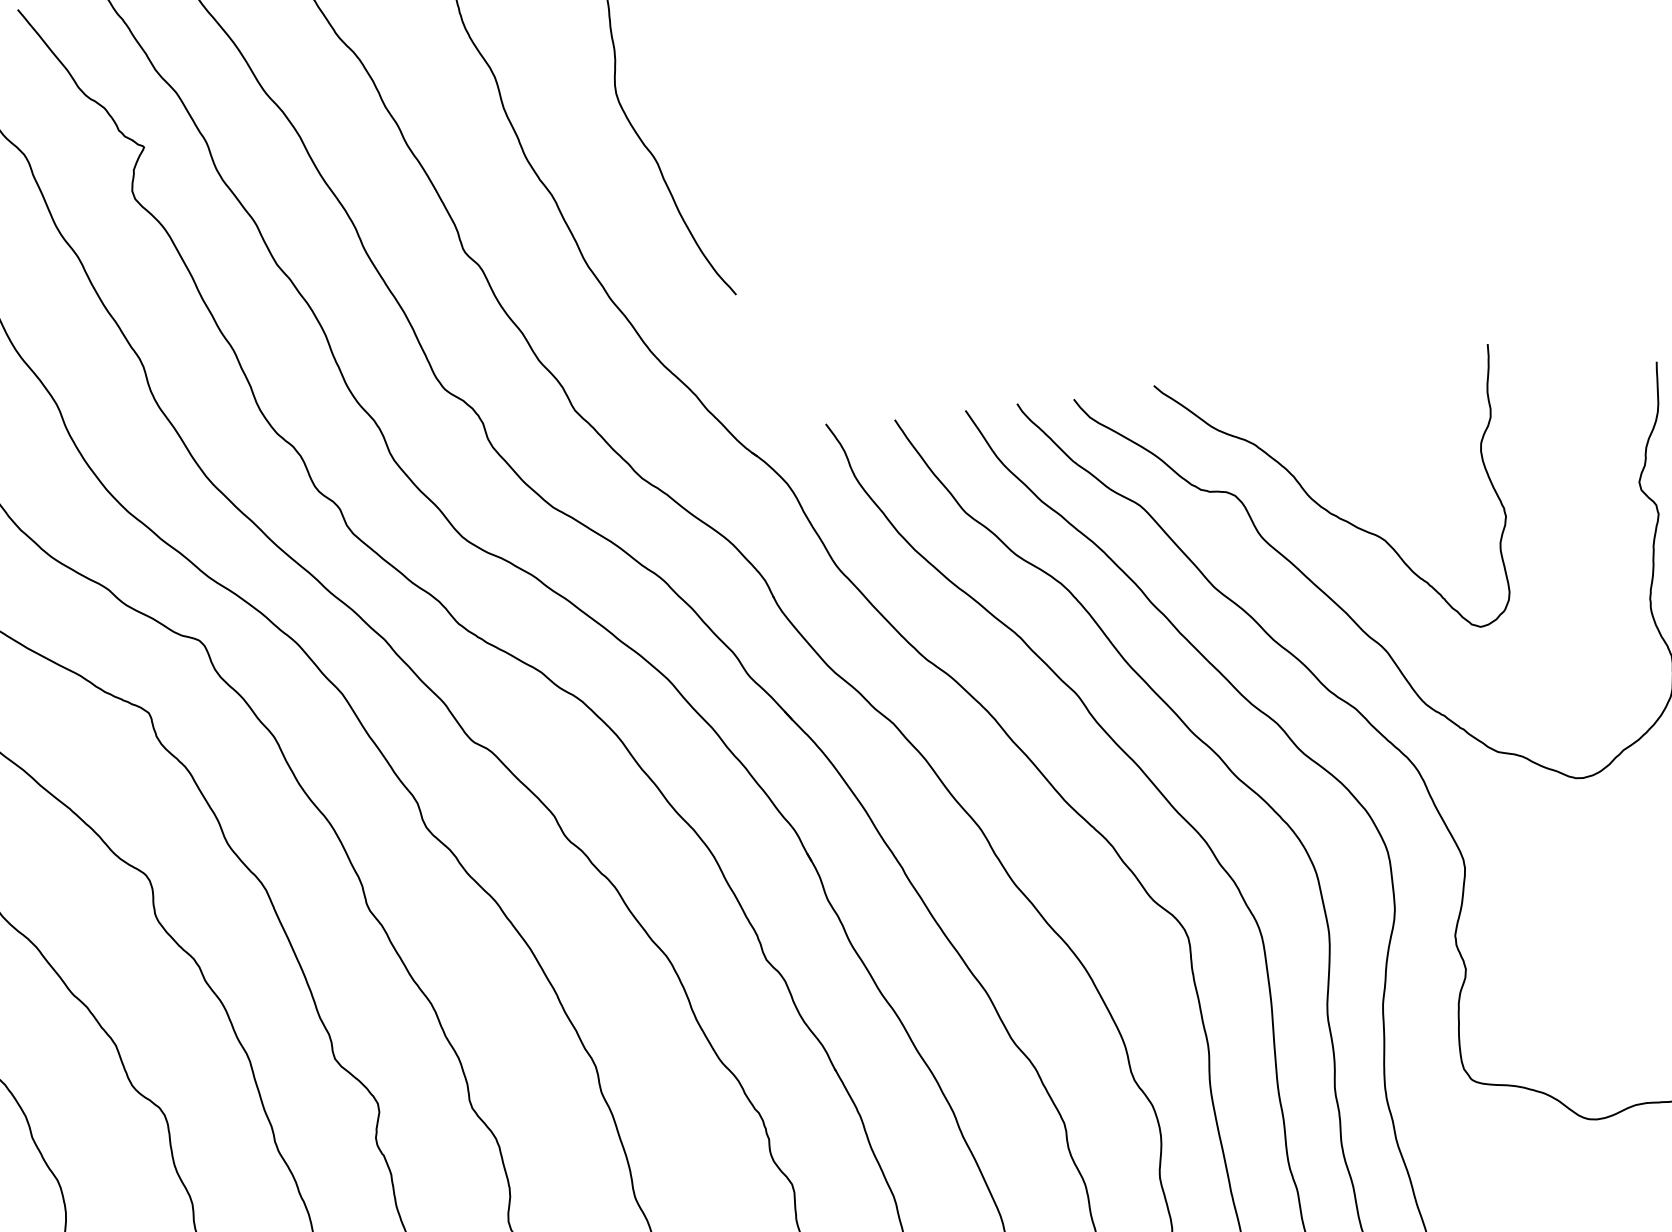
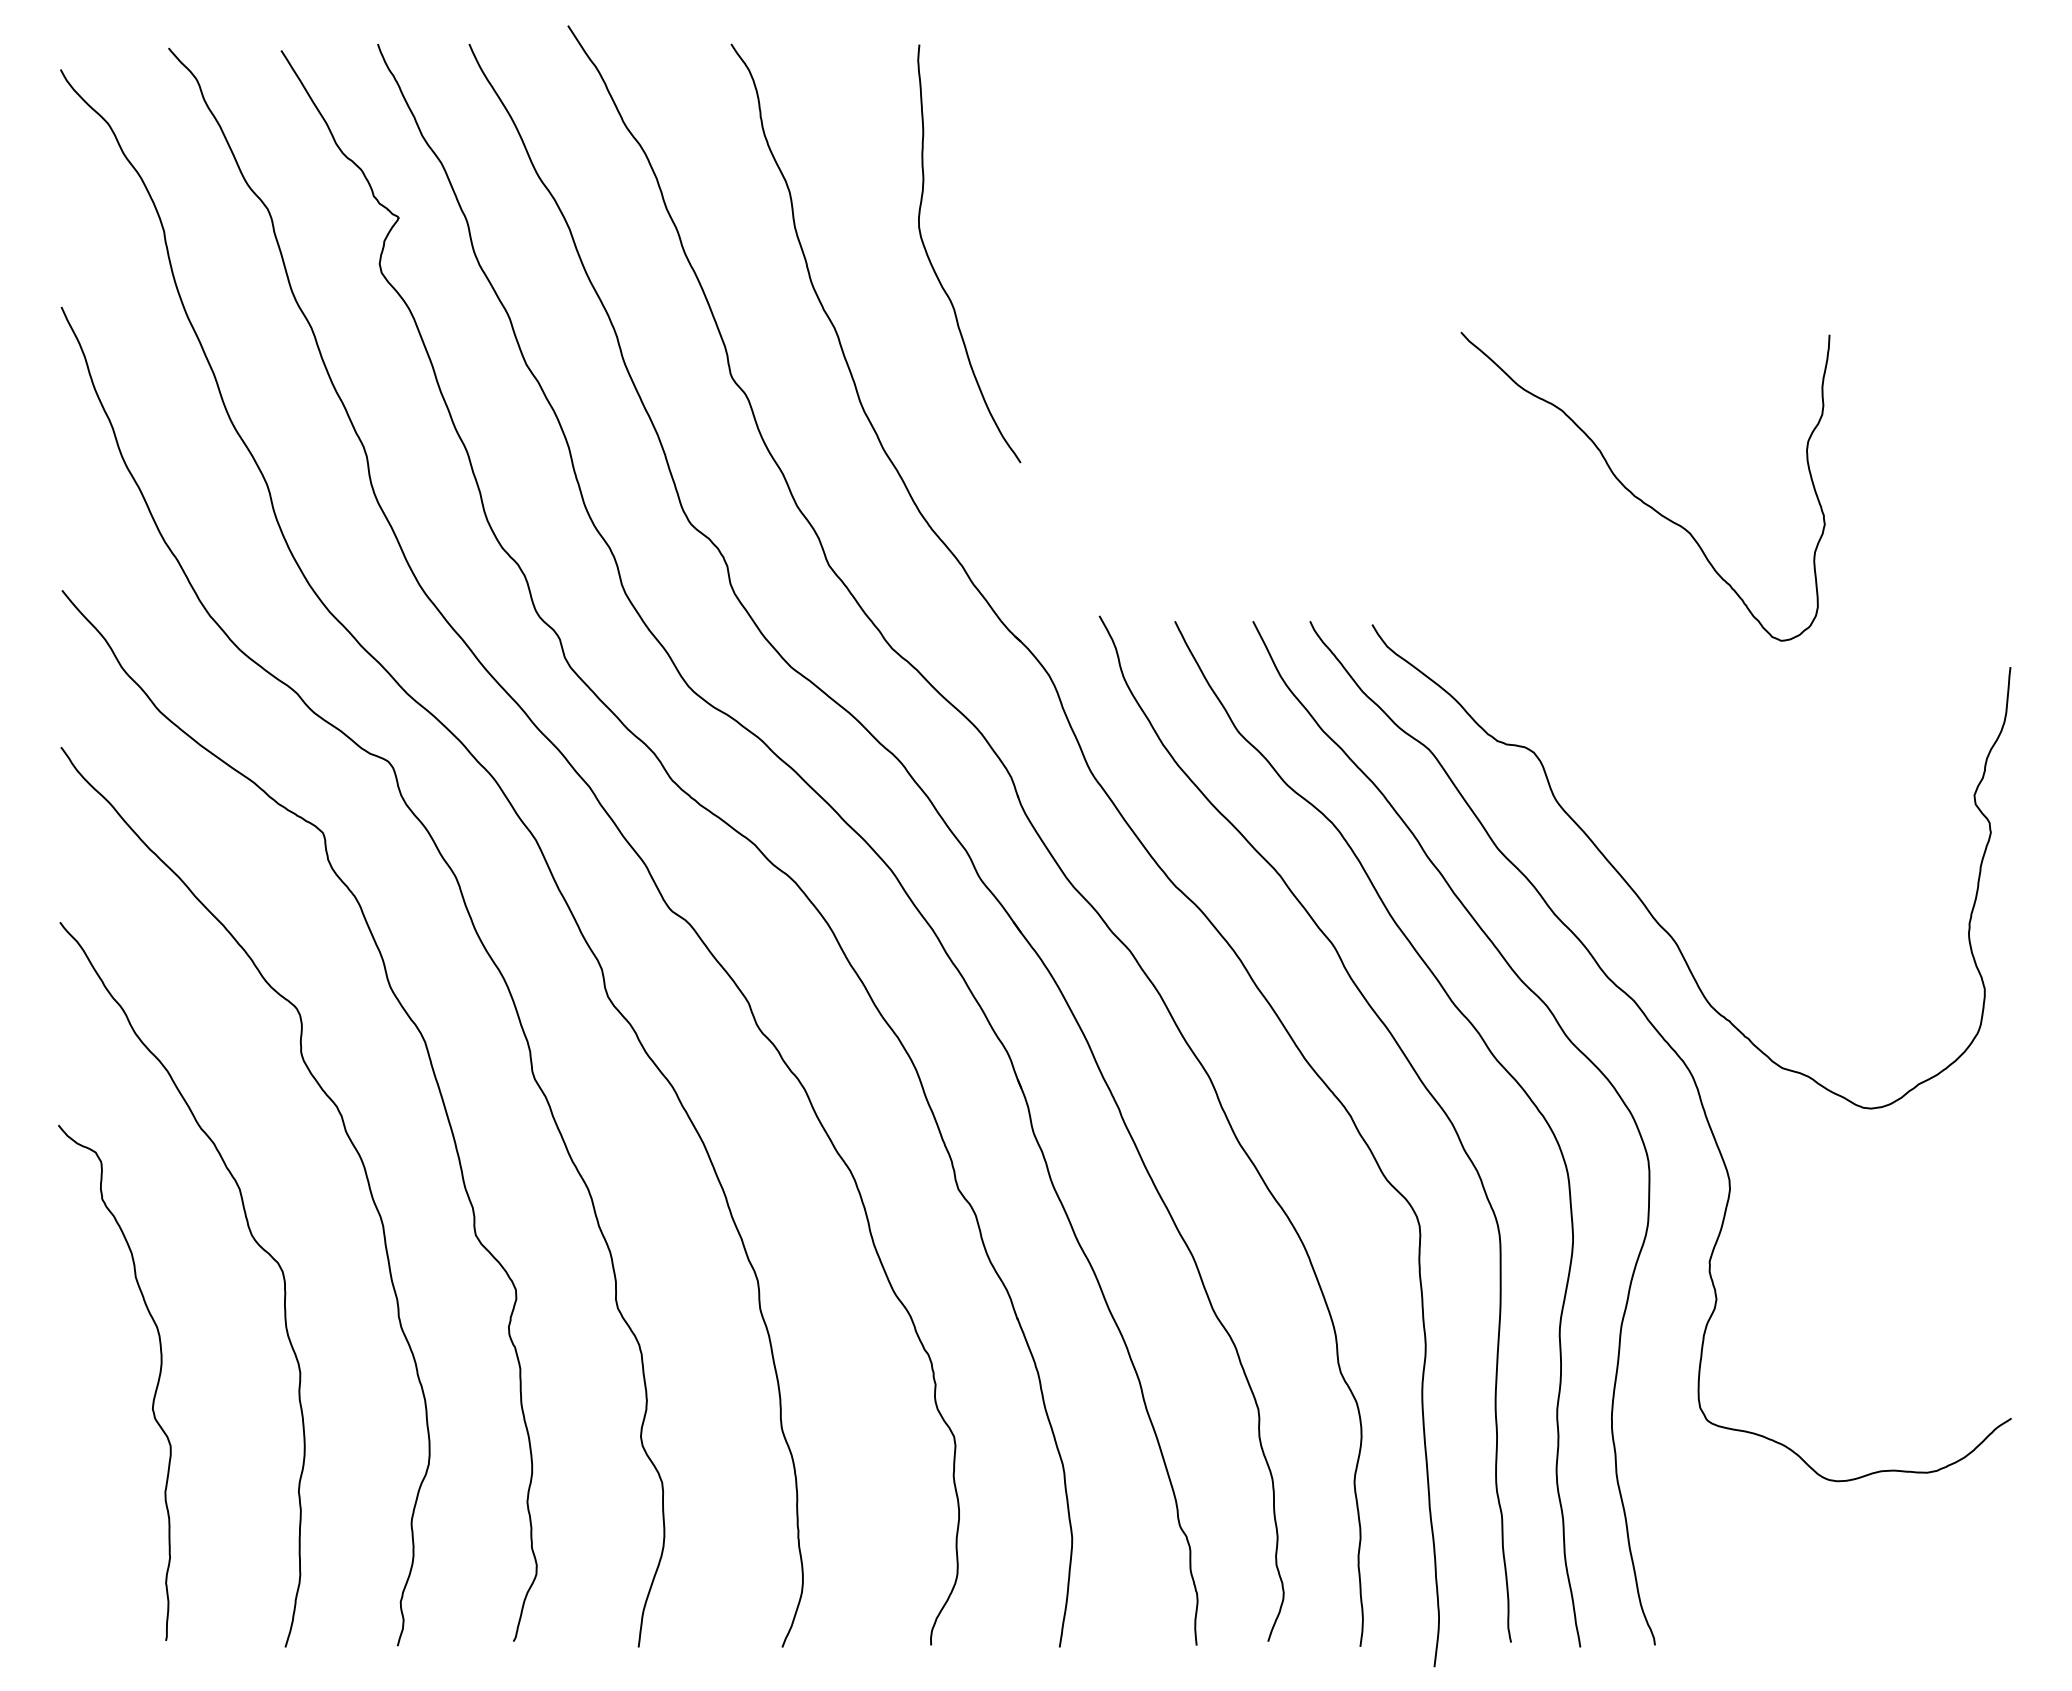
curve: (1333, 513) -> (1637, 496), moved

